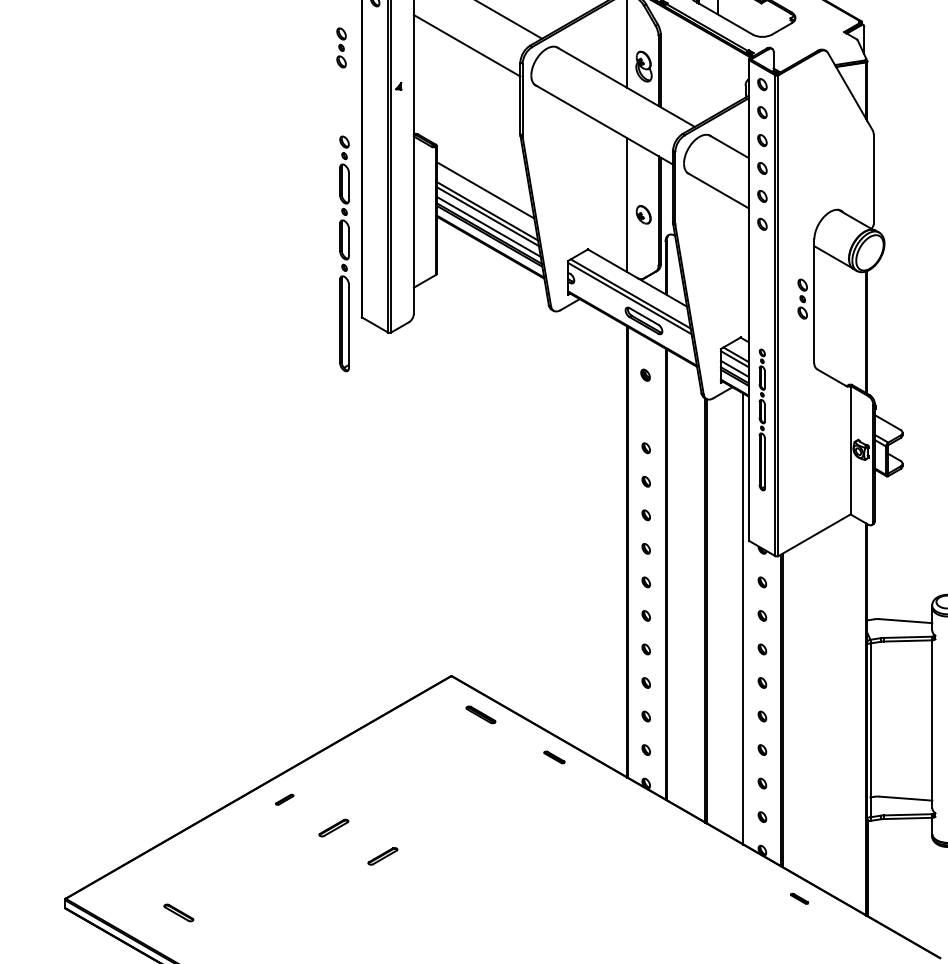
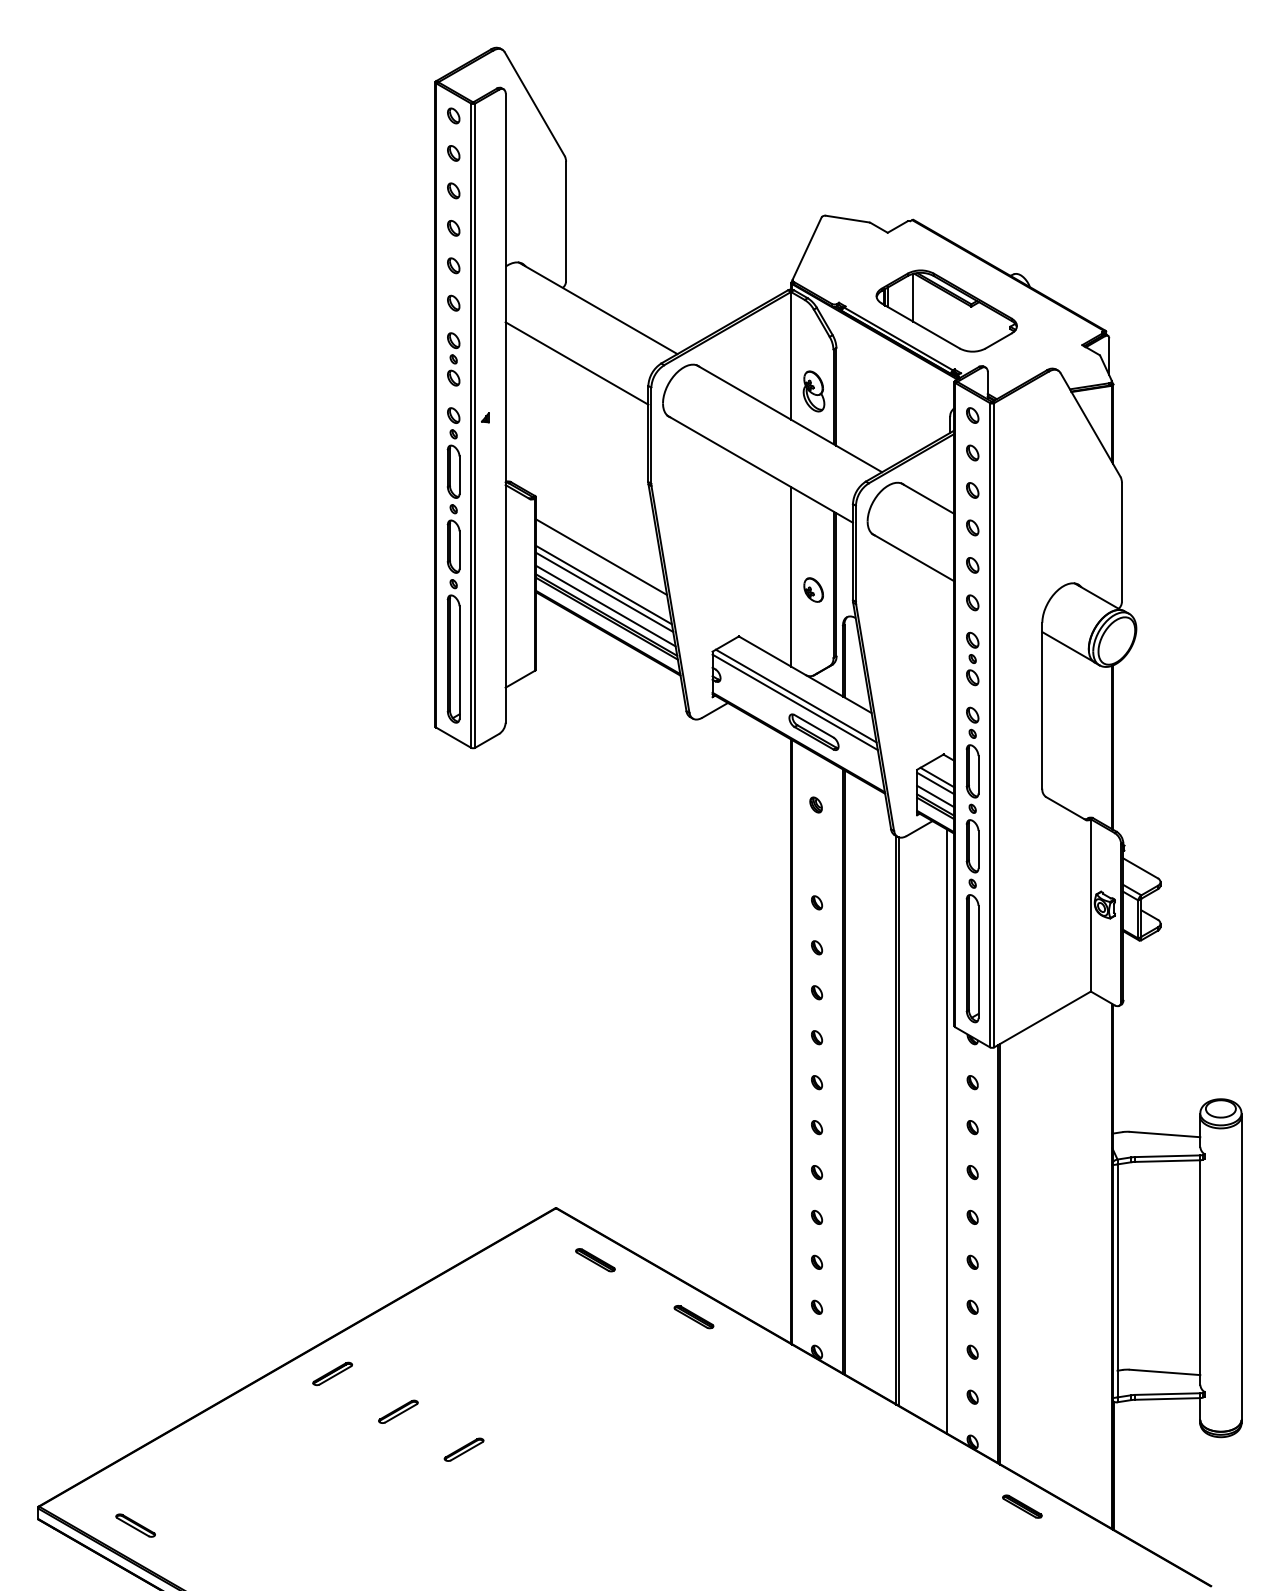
part: (341, 48) -> (453, 359), moved
part: (344, 253) -> (453, 565), moved
part: (802, 298) -> (972, 658), moved
part: (762, 419) -> (972, 864), size x1.67
part: (554, 757) -> (693, 1317), size x1.43
part: (284, 799) -> (332, 1373), size x1.67
part: (799, 898) -> (1022, 1506), size x1.67
part: (178, 912) -> (135, 1525), moved

